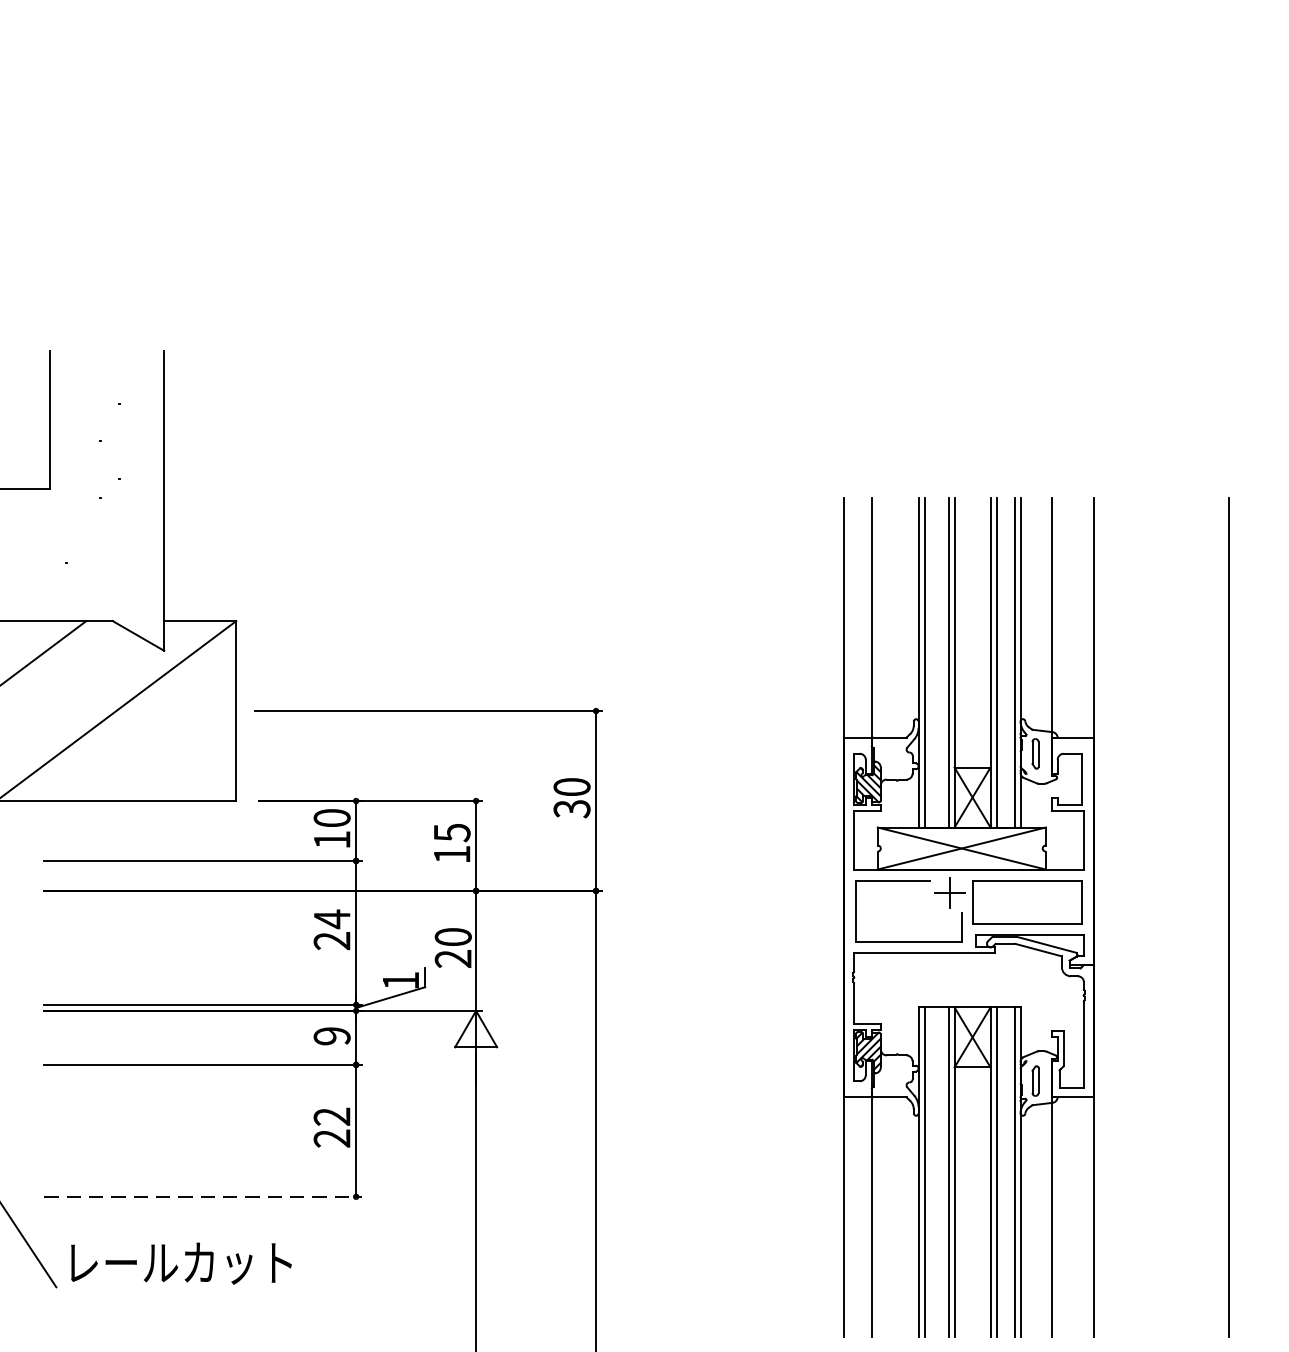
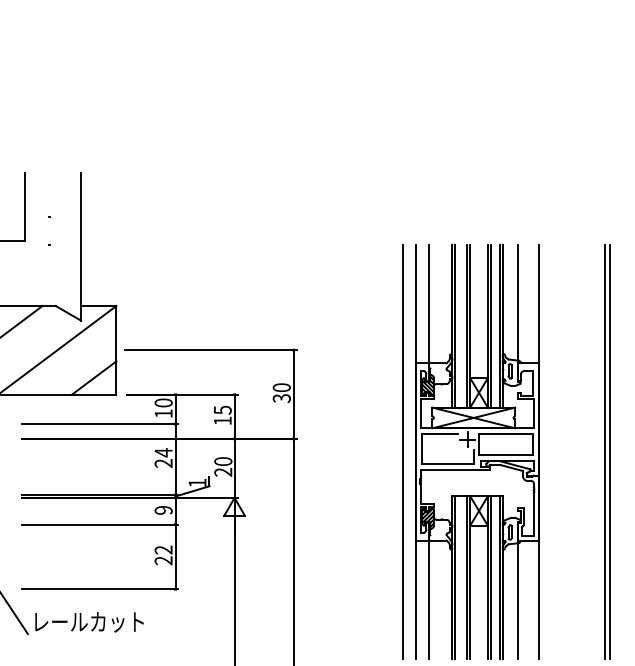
line: (191, 766) -> (94, 377), added
line: (819, 916) -> (403, 451), added
line: (1239, 916) -> (610, 451), added
line: (203, 1196) -> (100, 589), dashed -> solid

